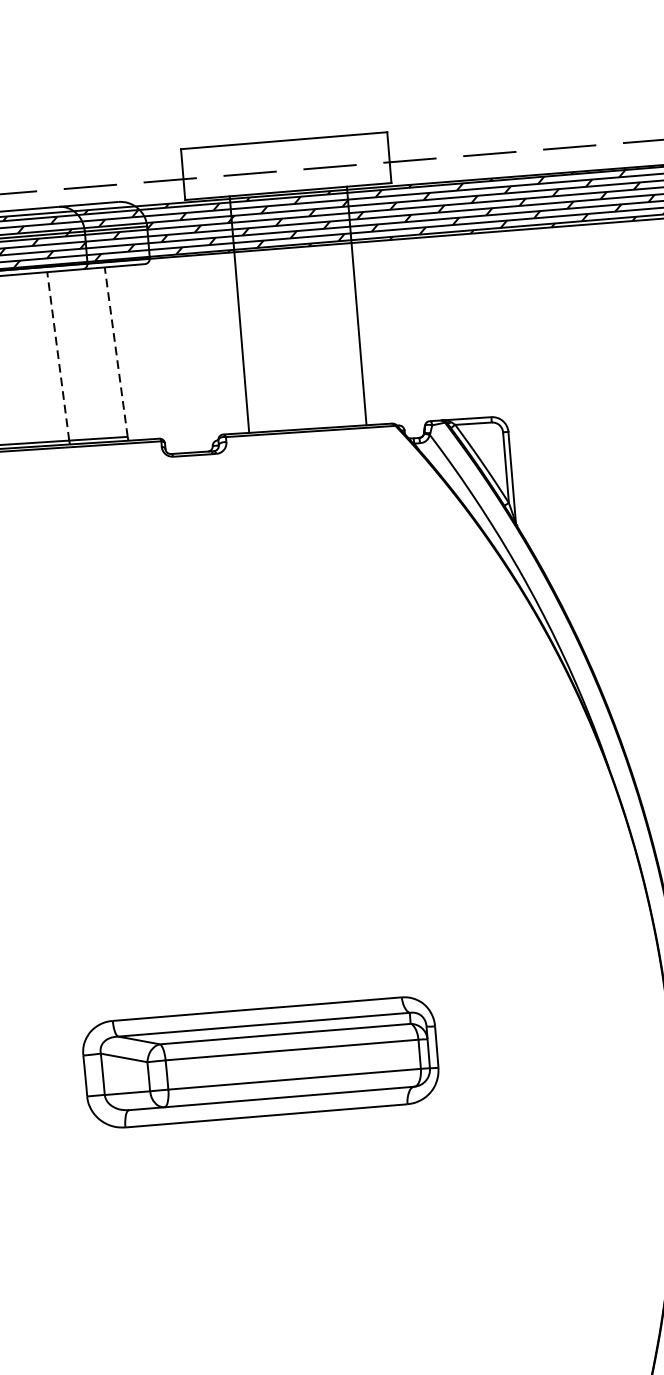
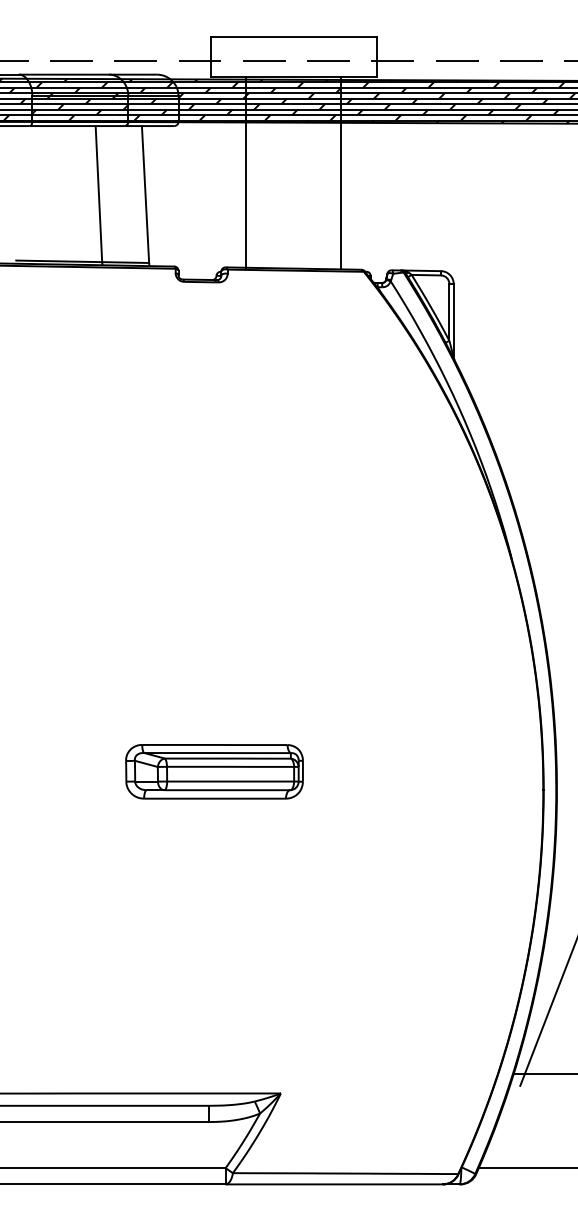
line: (116, 352) -> (145, 194), dashed -> solid
line: (57, 355) -> (98, 193), dashed -> solid
part: (260, 1062) -> (214, 771), size x0.62

